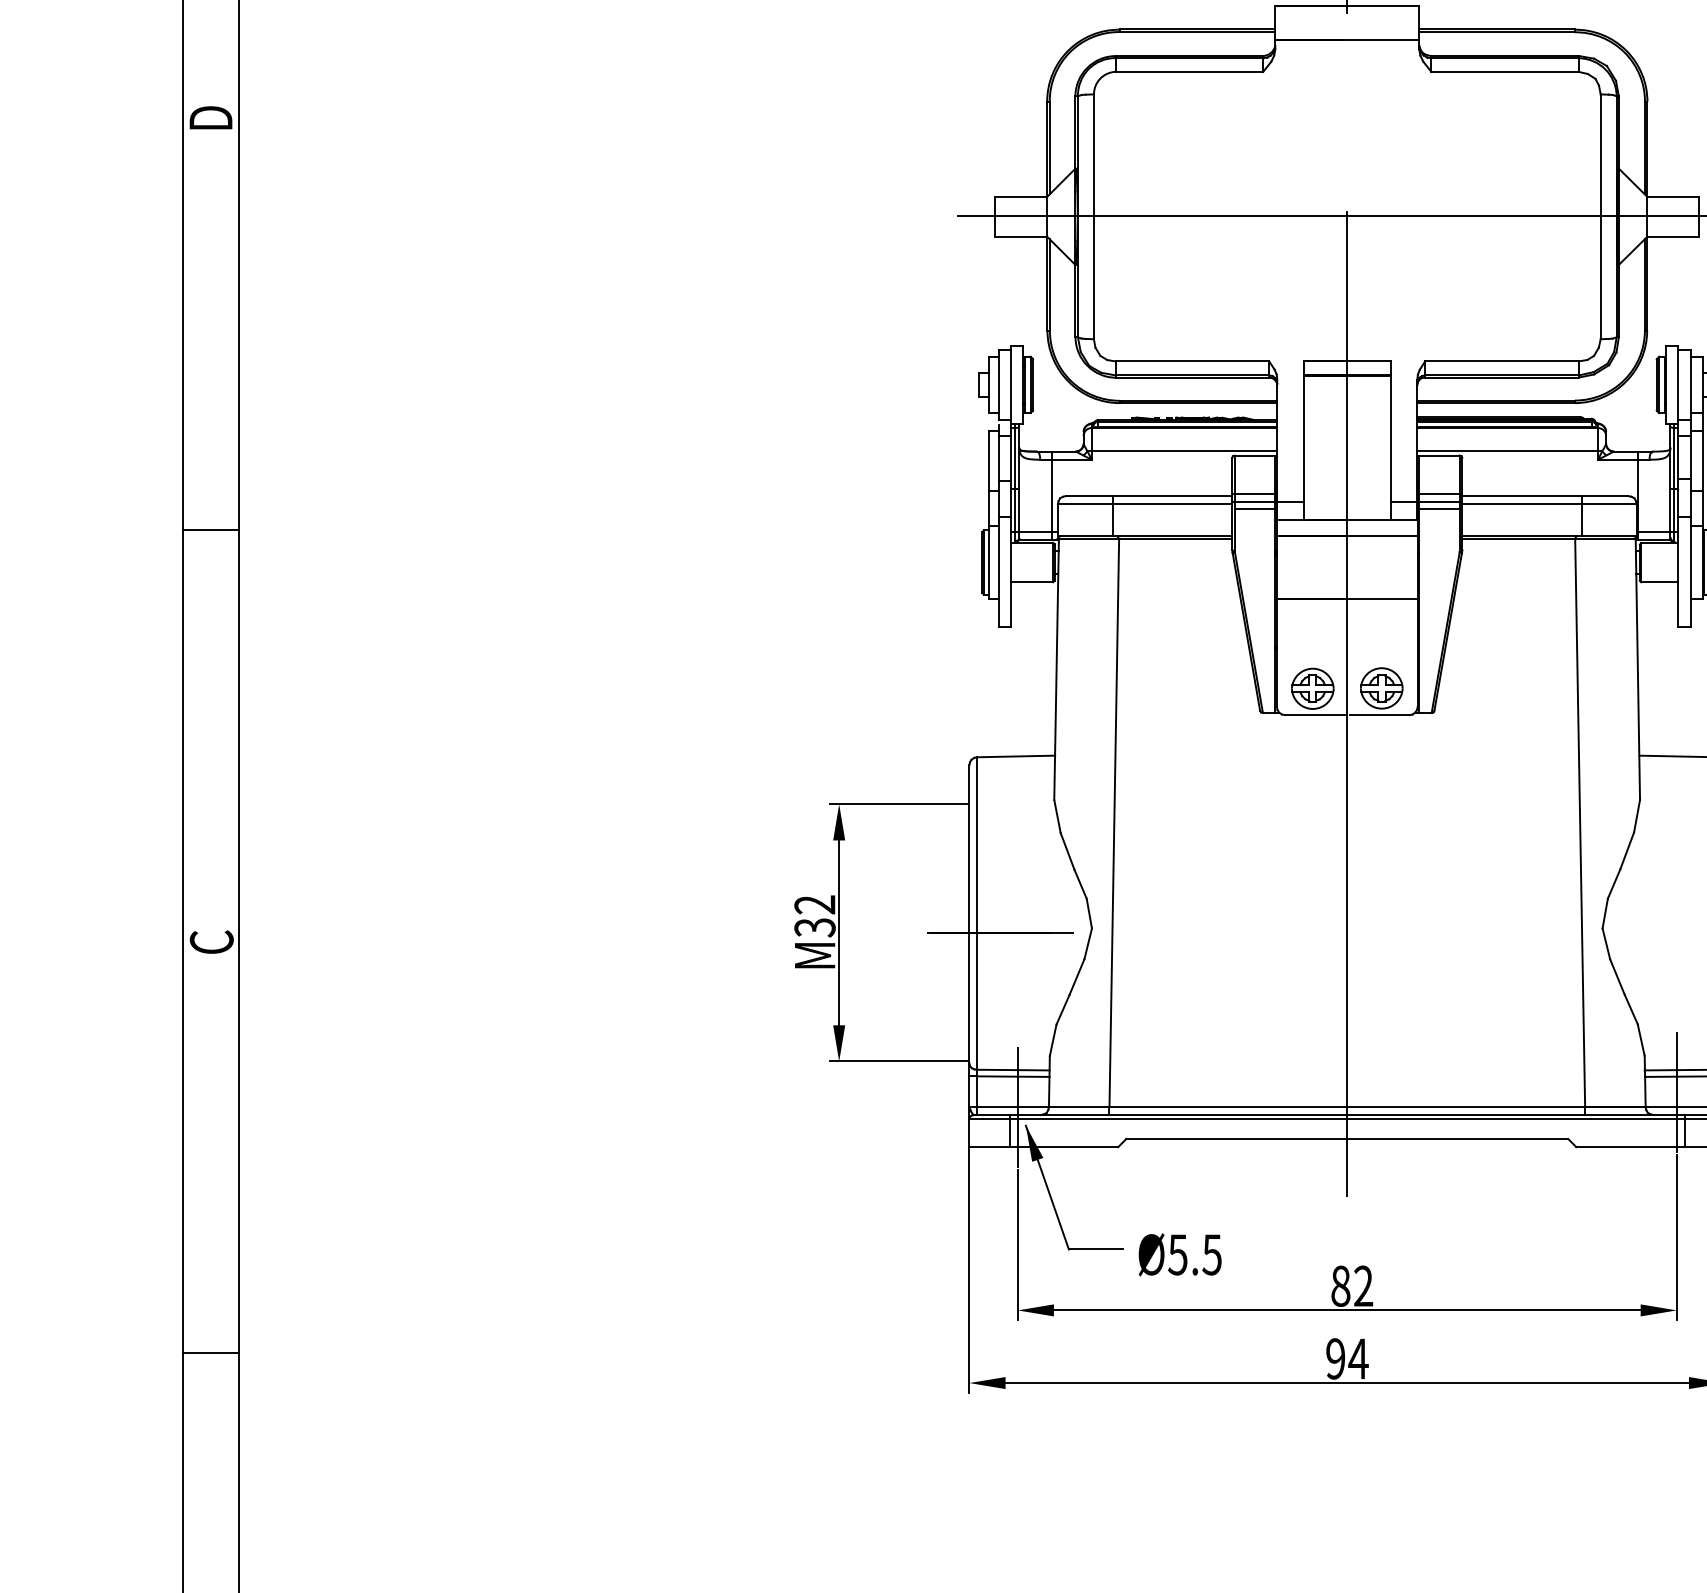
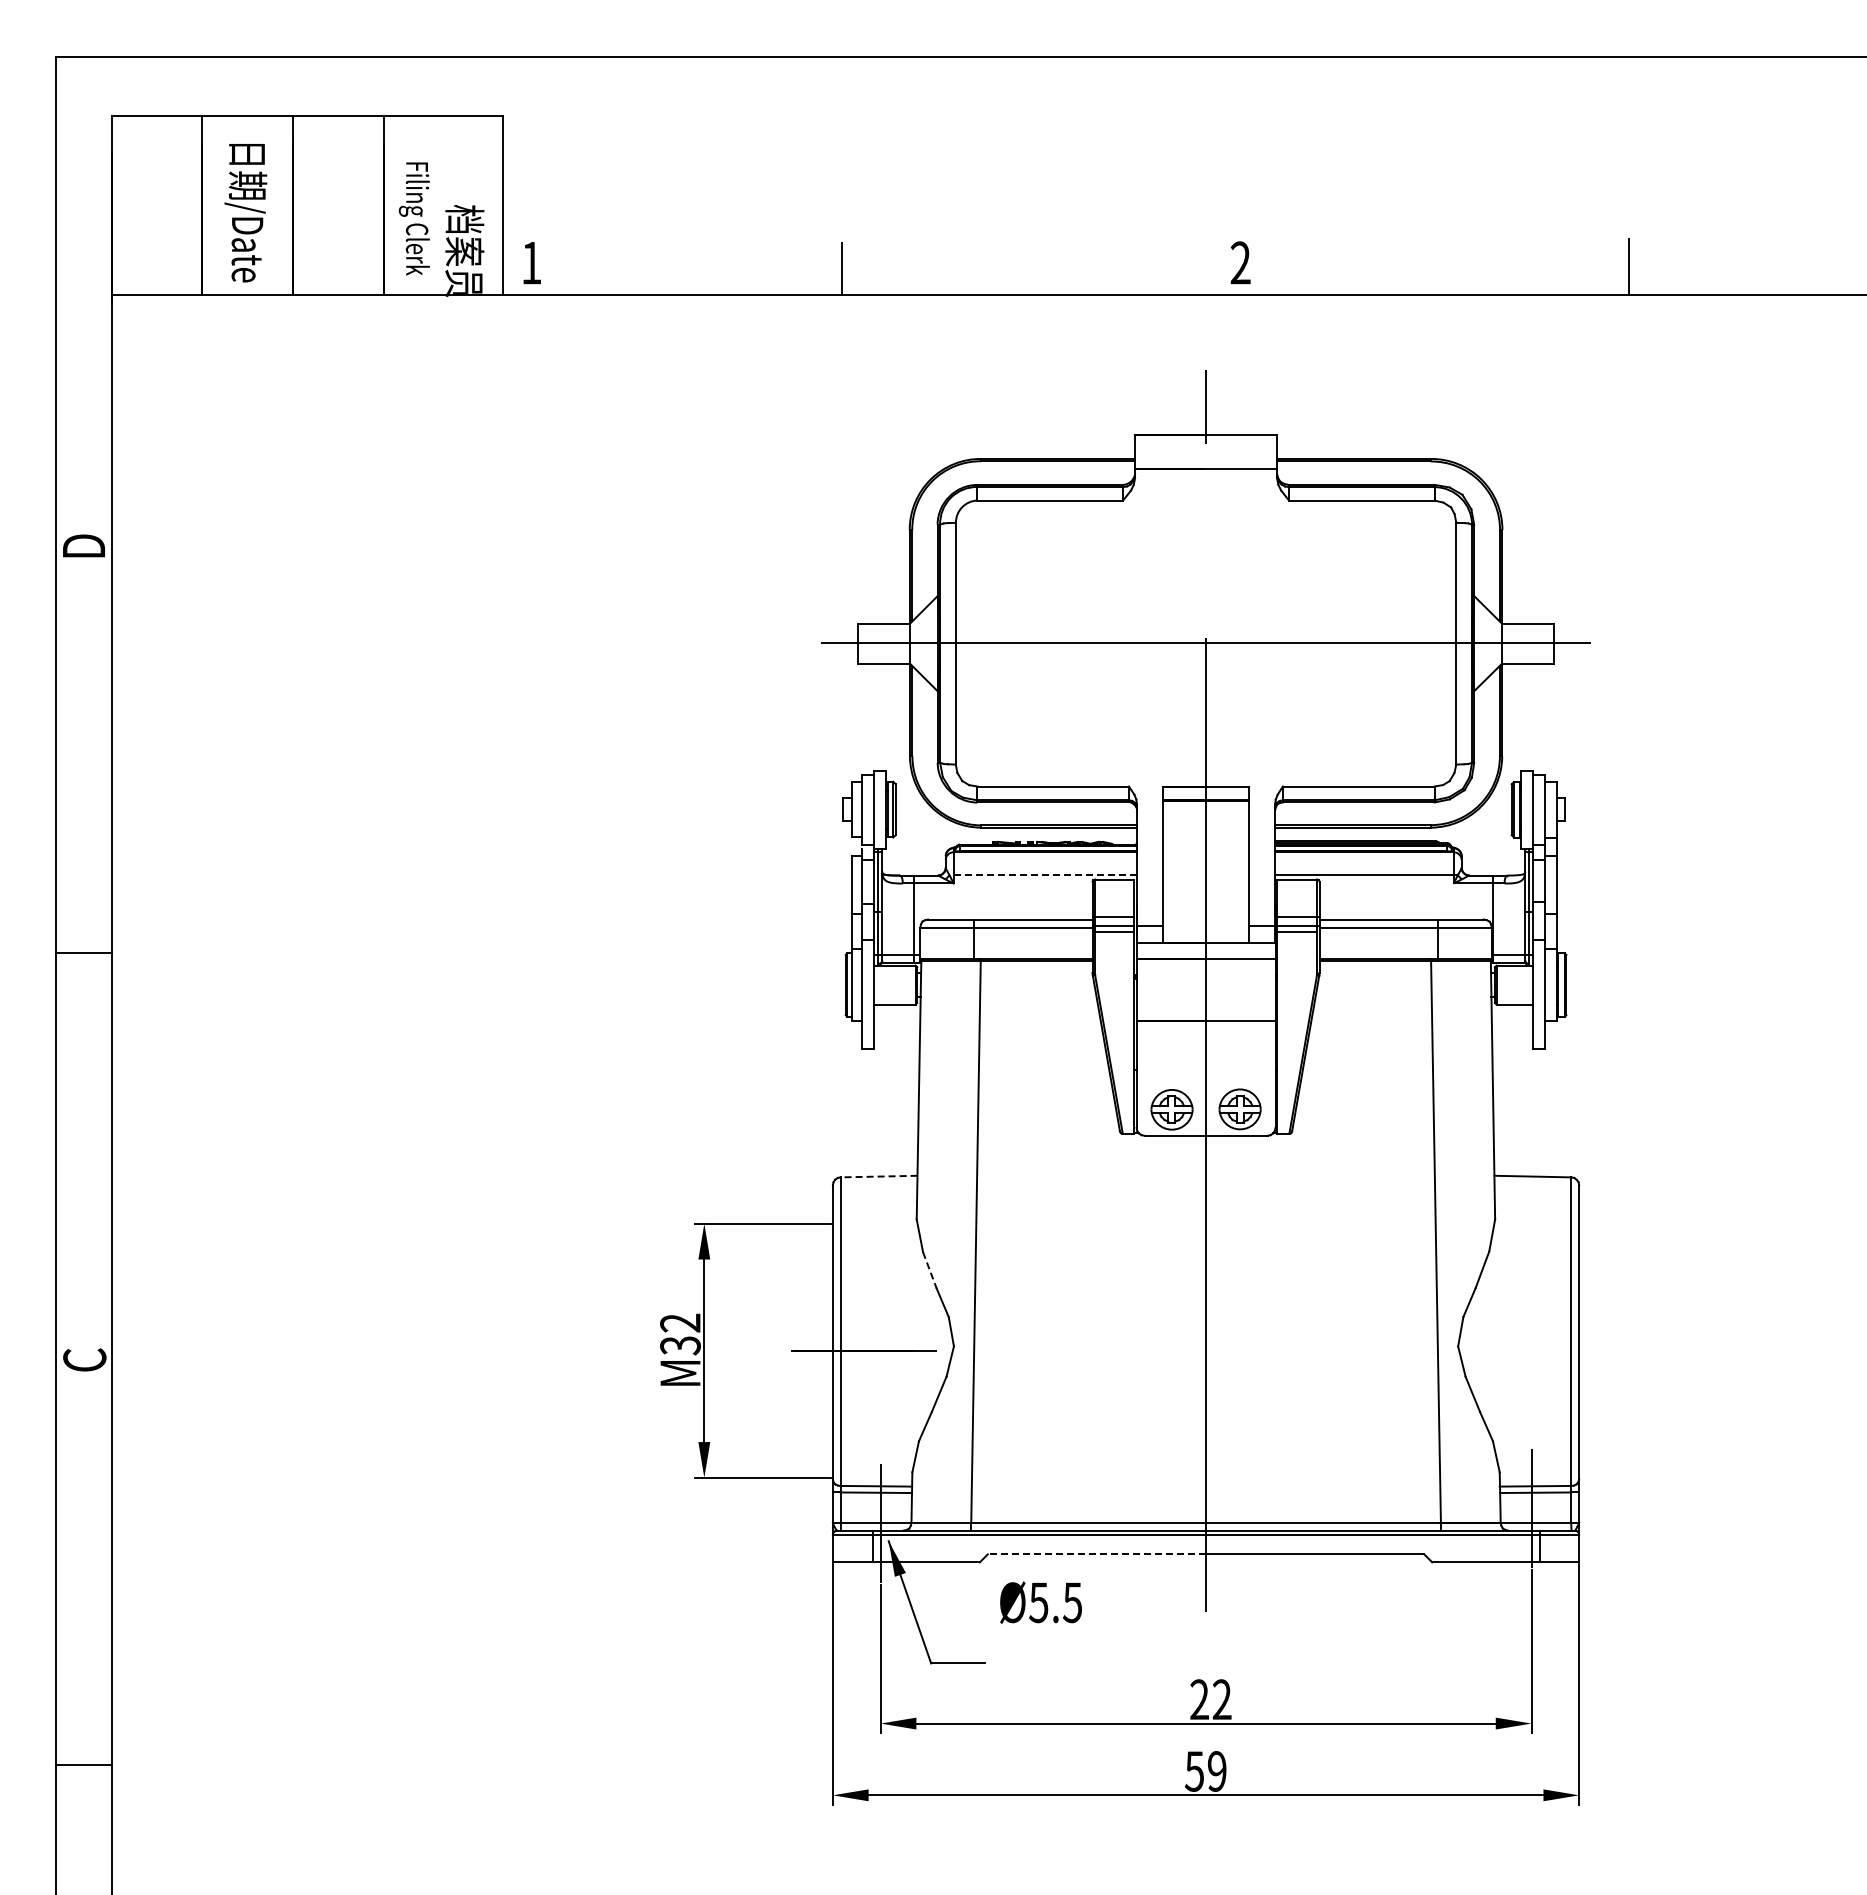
line: (1182, 451) -> (1043, 875), solid -> dashed
line: (1016, 756) -> (879, 1176), solid -> dashed
line: (1068, 851) -> (930, 1270), solid -> dashed
line: (1236, 1139) -> (1096, 1554), solid -> dashed
text: (1179, 1254) -> (1040, 1602), moved
text: (1340, 1286) -> (1199, 1699), 82 -> 22
text: (1346, 1358) -> (1205, 1771), 94 -> 59

